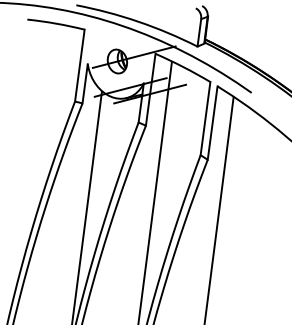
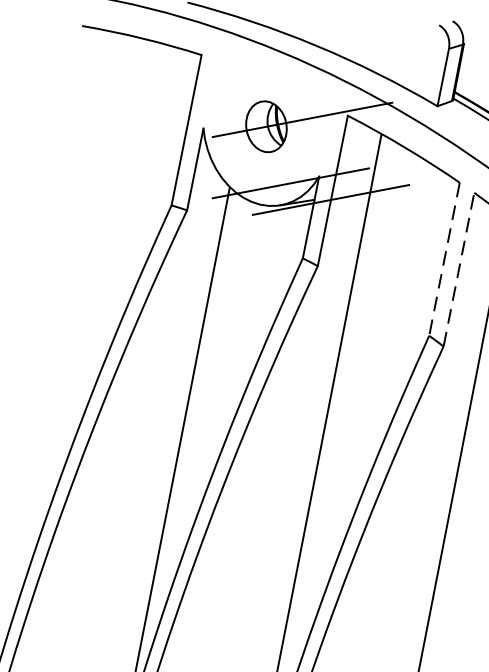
line: (205, 118) -> (444, 258), solid -> dashed
line: (212, 122) -> (458, 268), solid -> dashed

